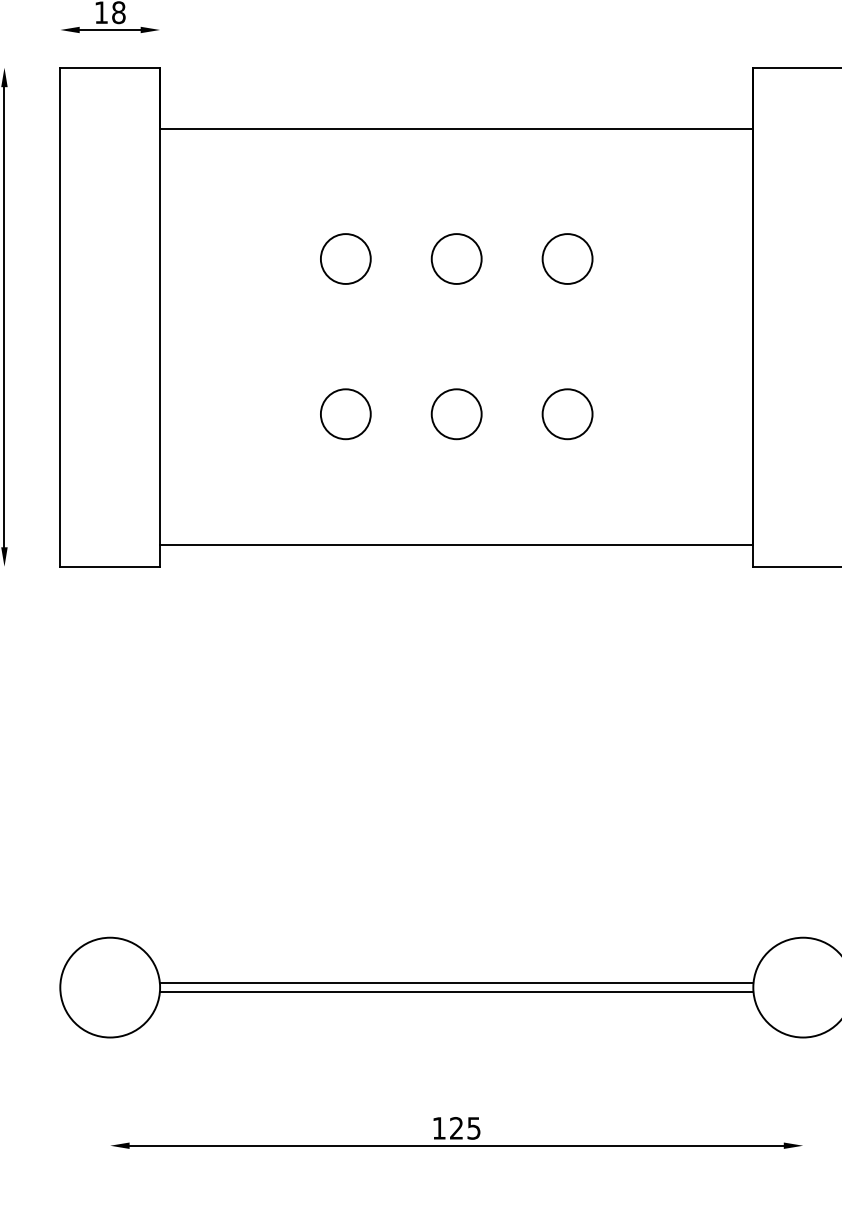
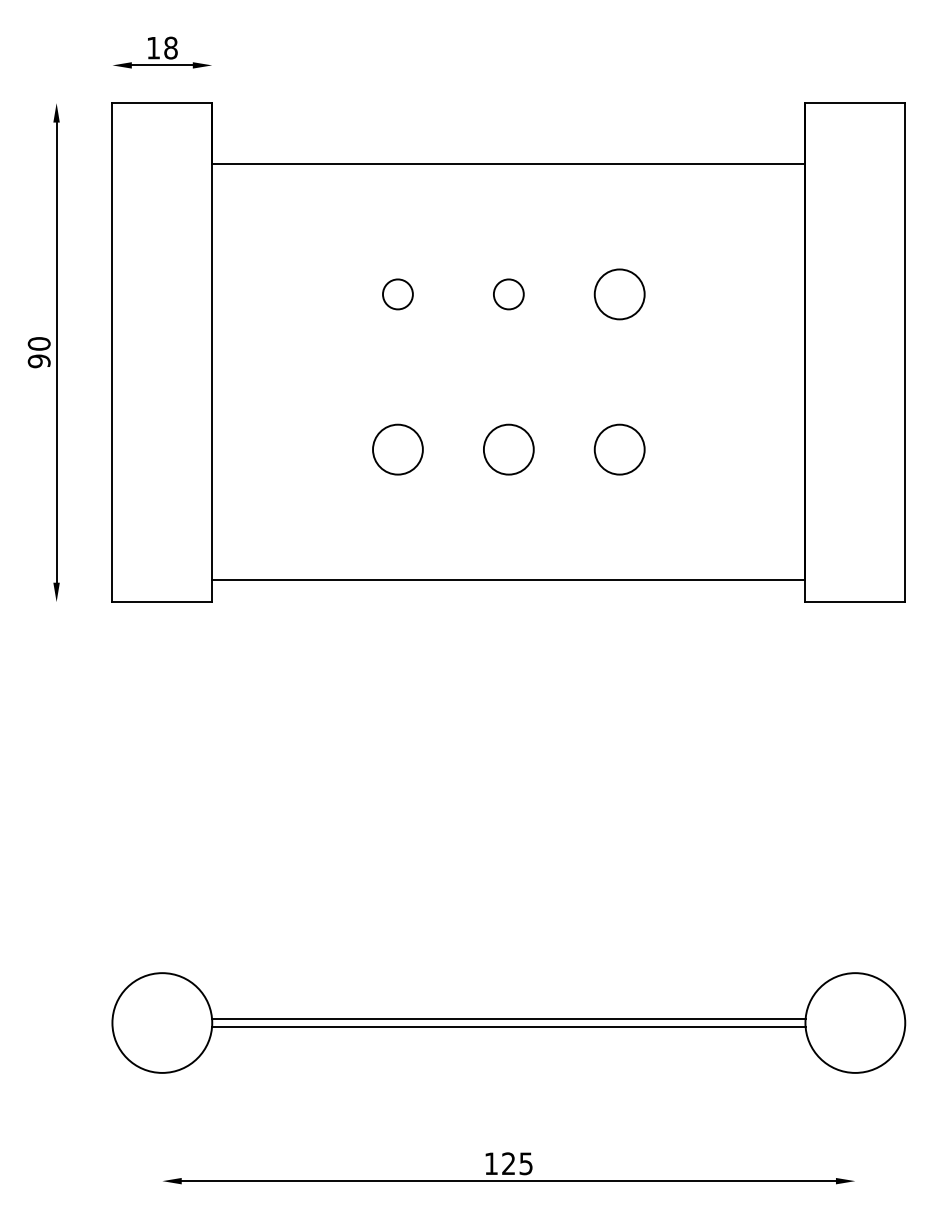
circle: (345, 259) -> (397, 294), size x0.6
circle: (456, 259) -> (508, 294), size x0.6

